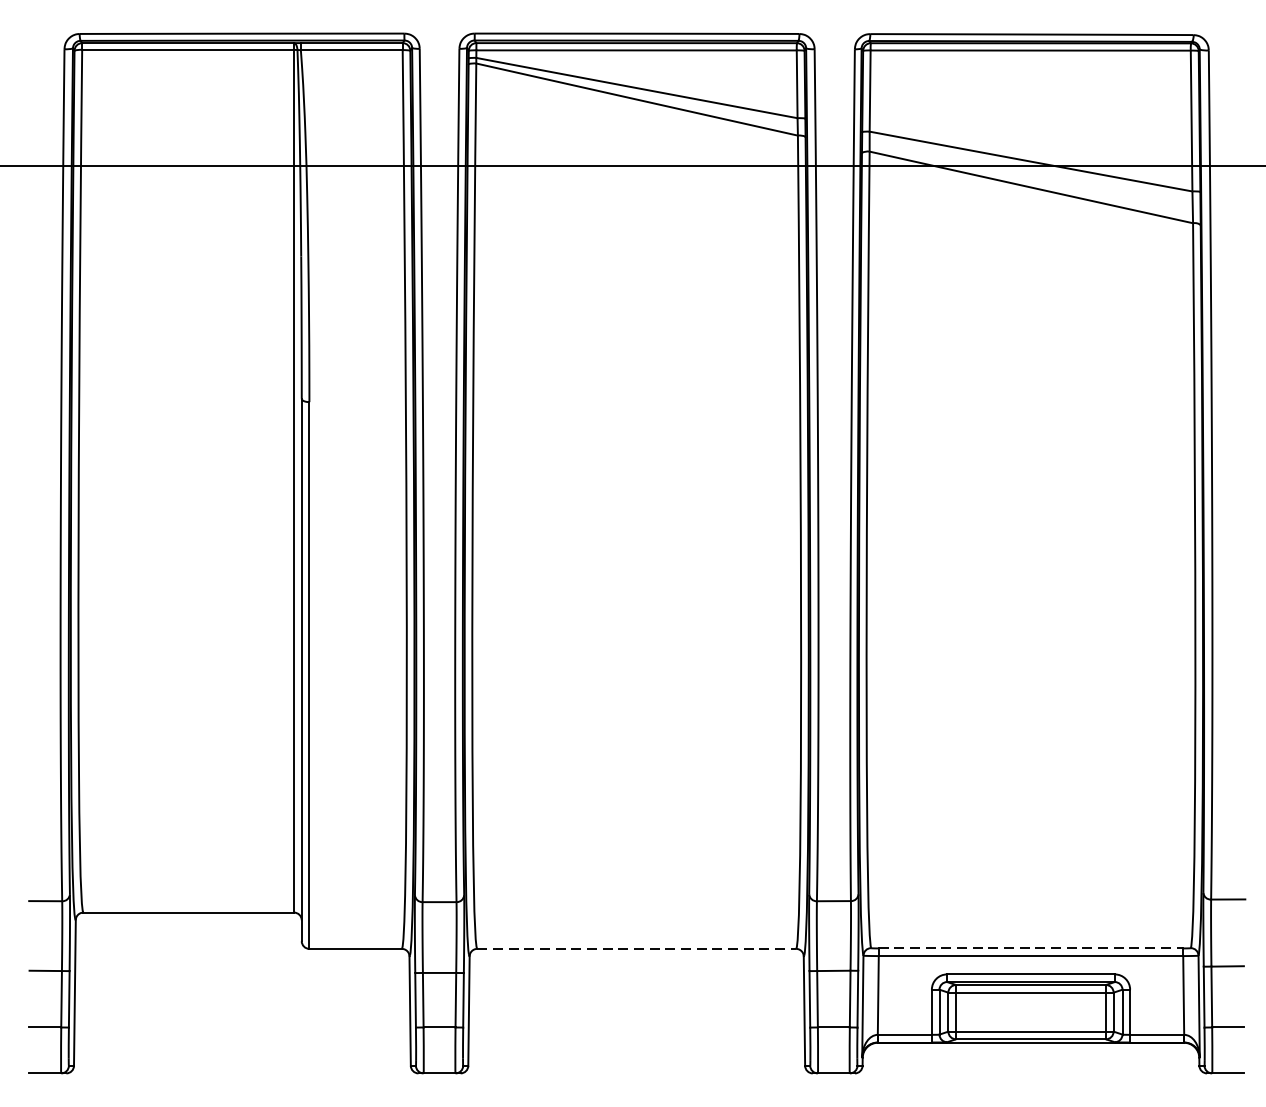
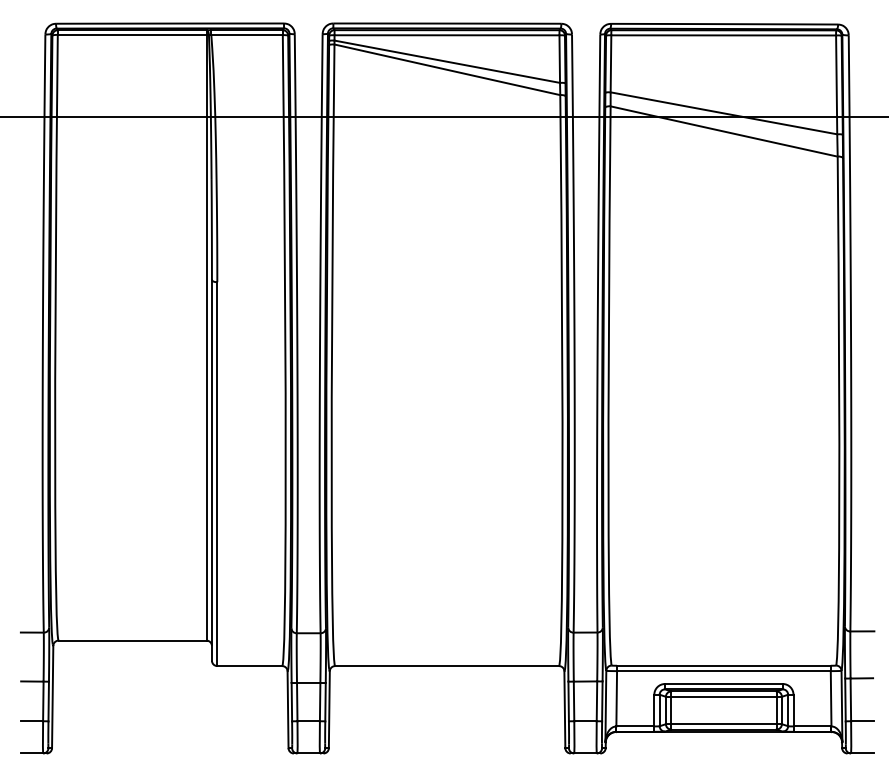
line: (1030, 948) -> (723, 665), dashed -> solid
line: (637, 949) -> (447, 666), dashed -> solid

